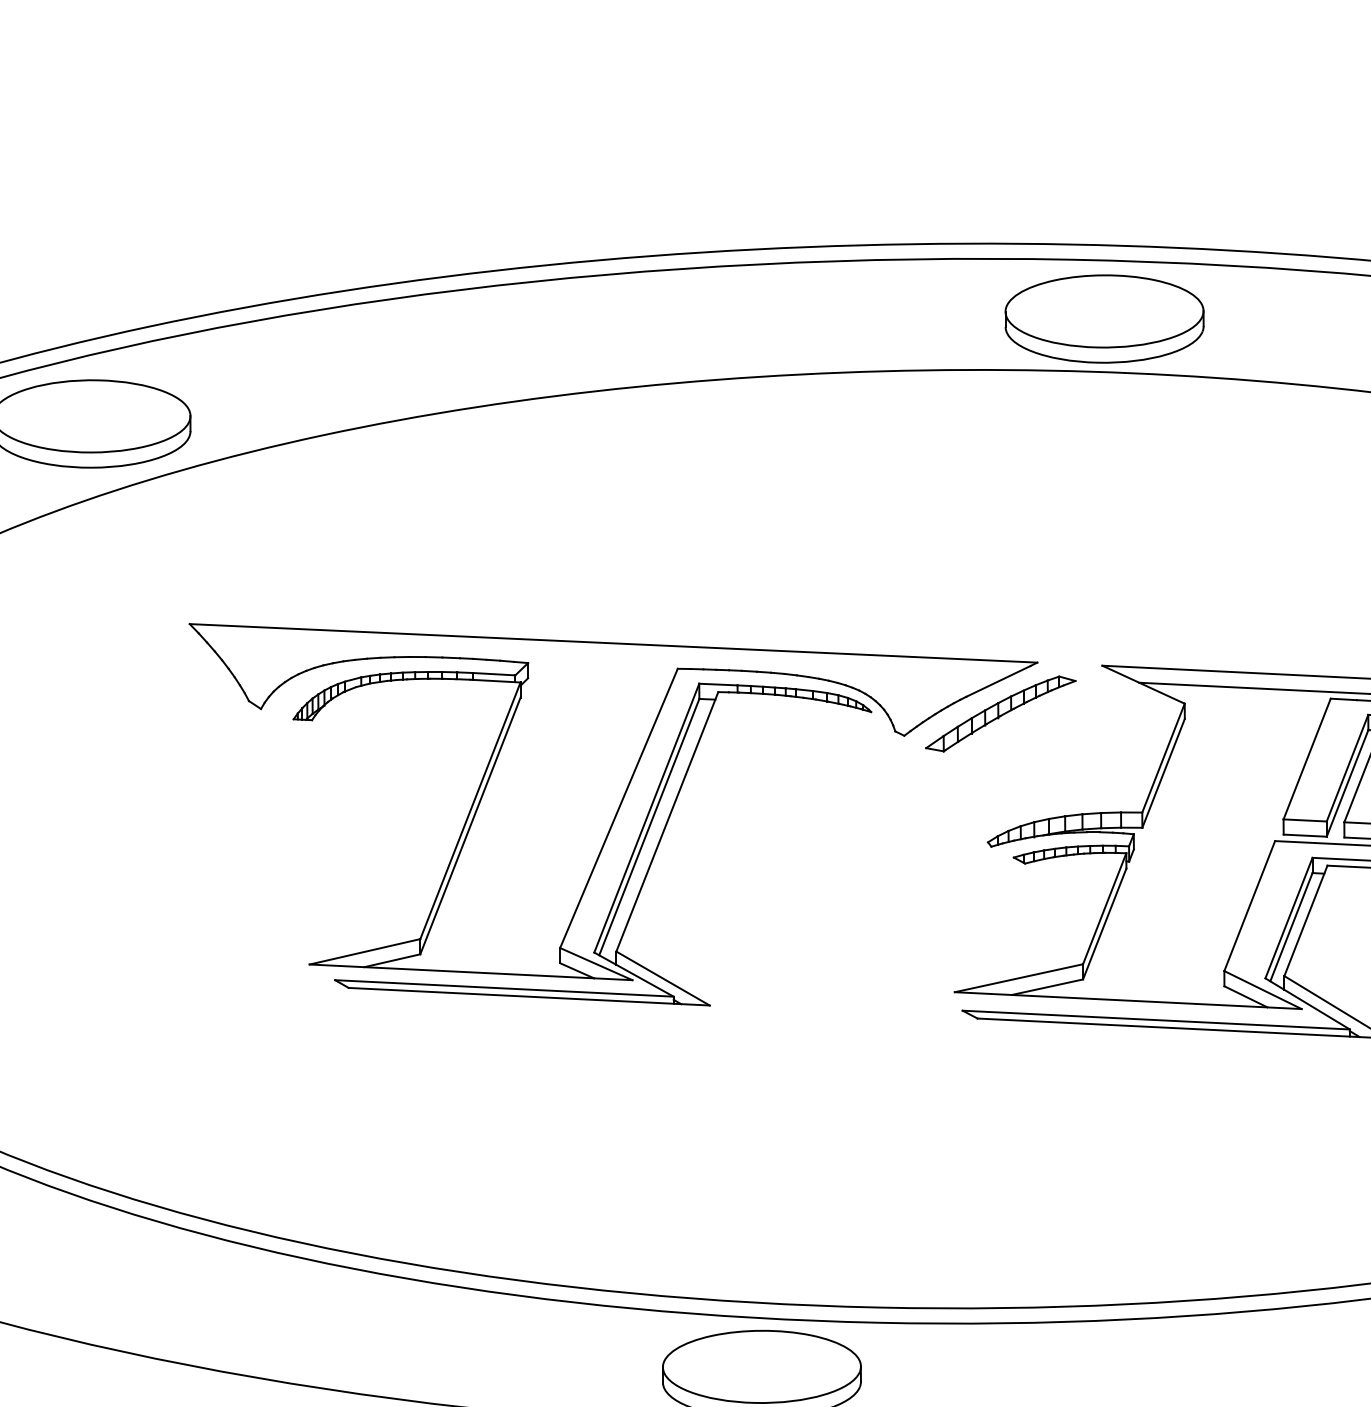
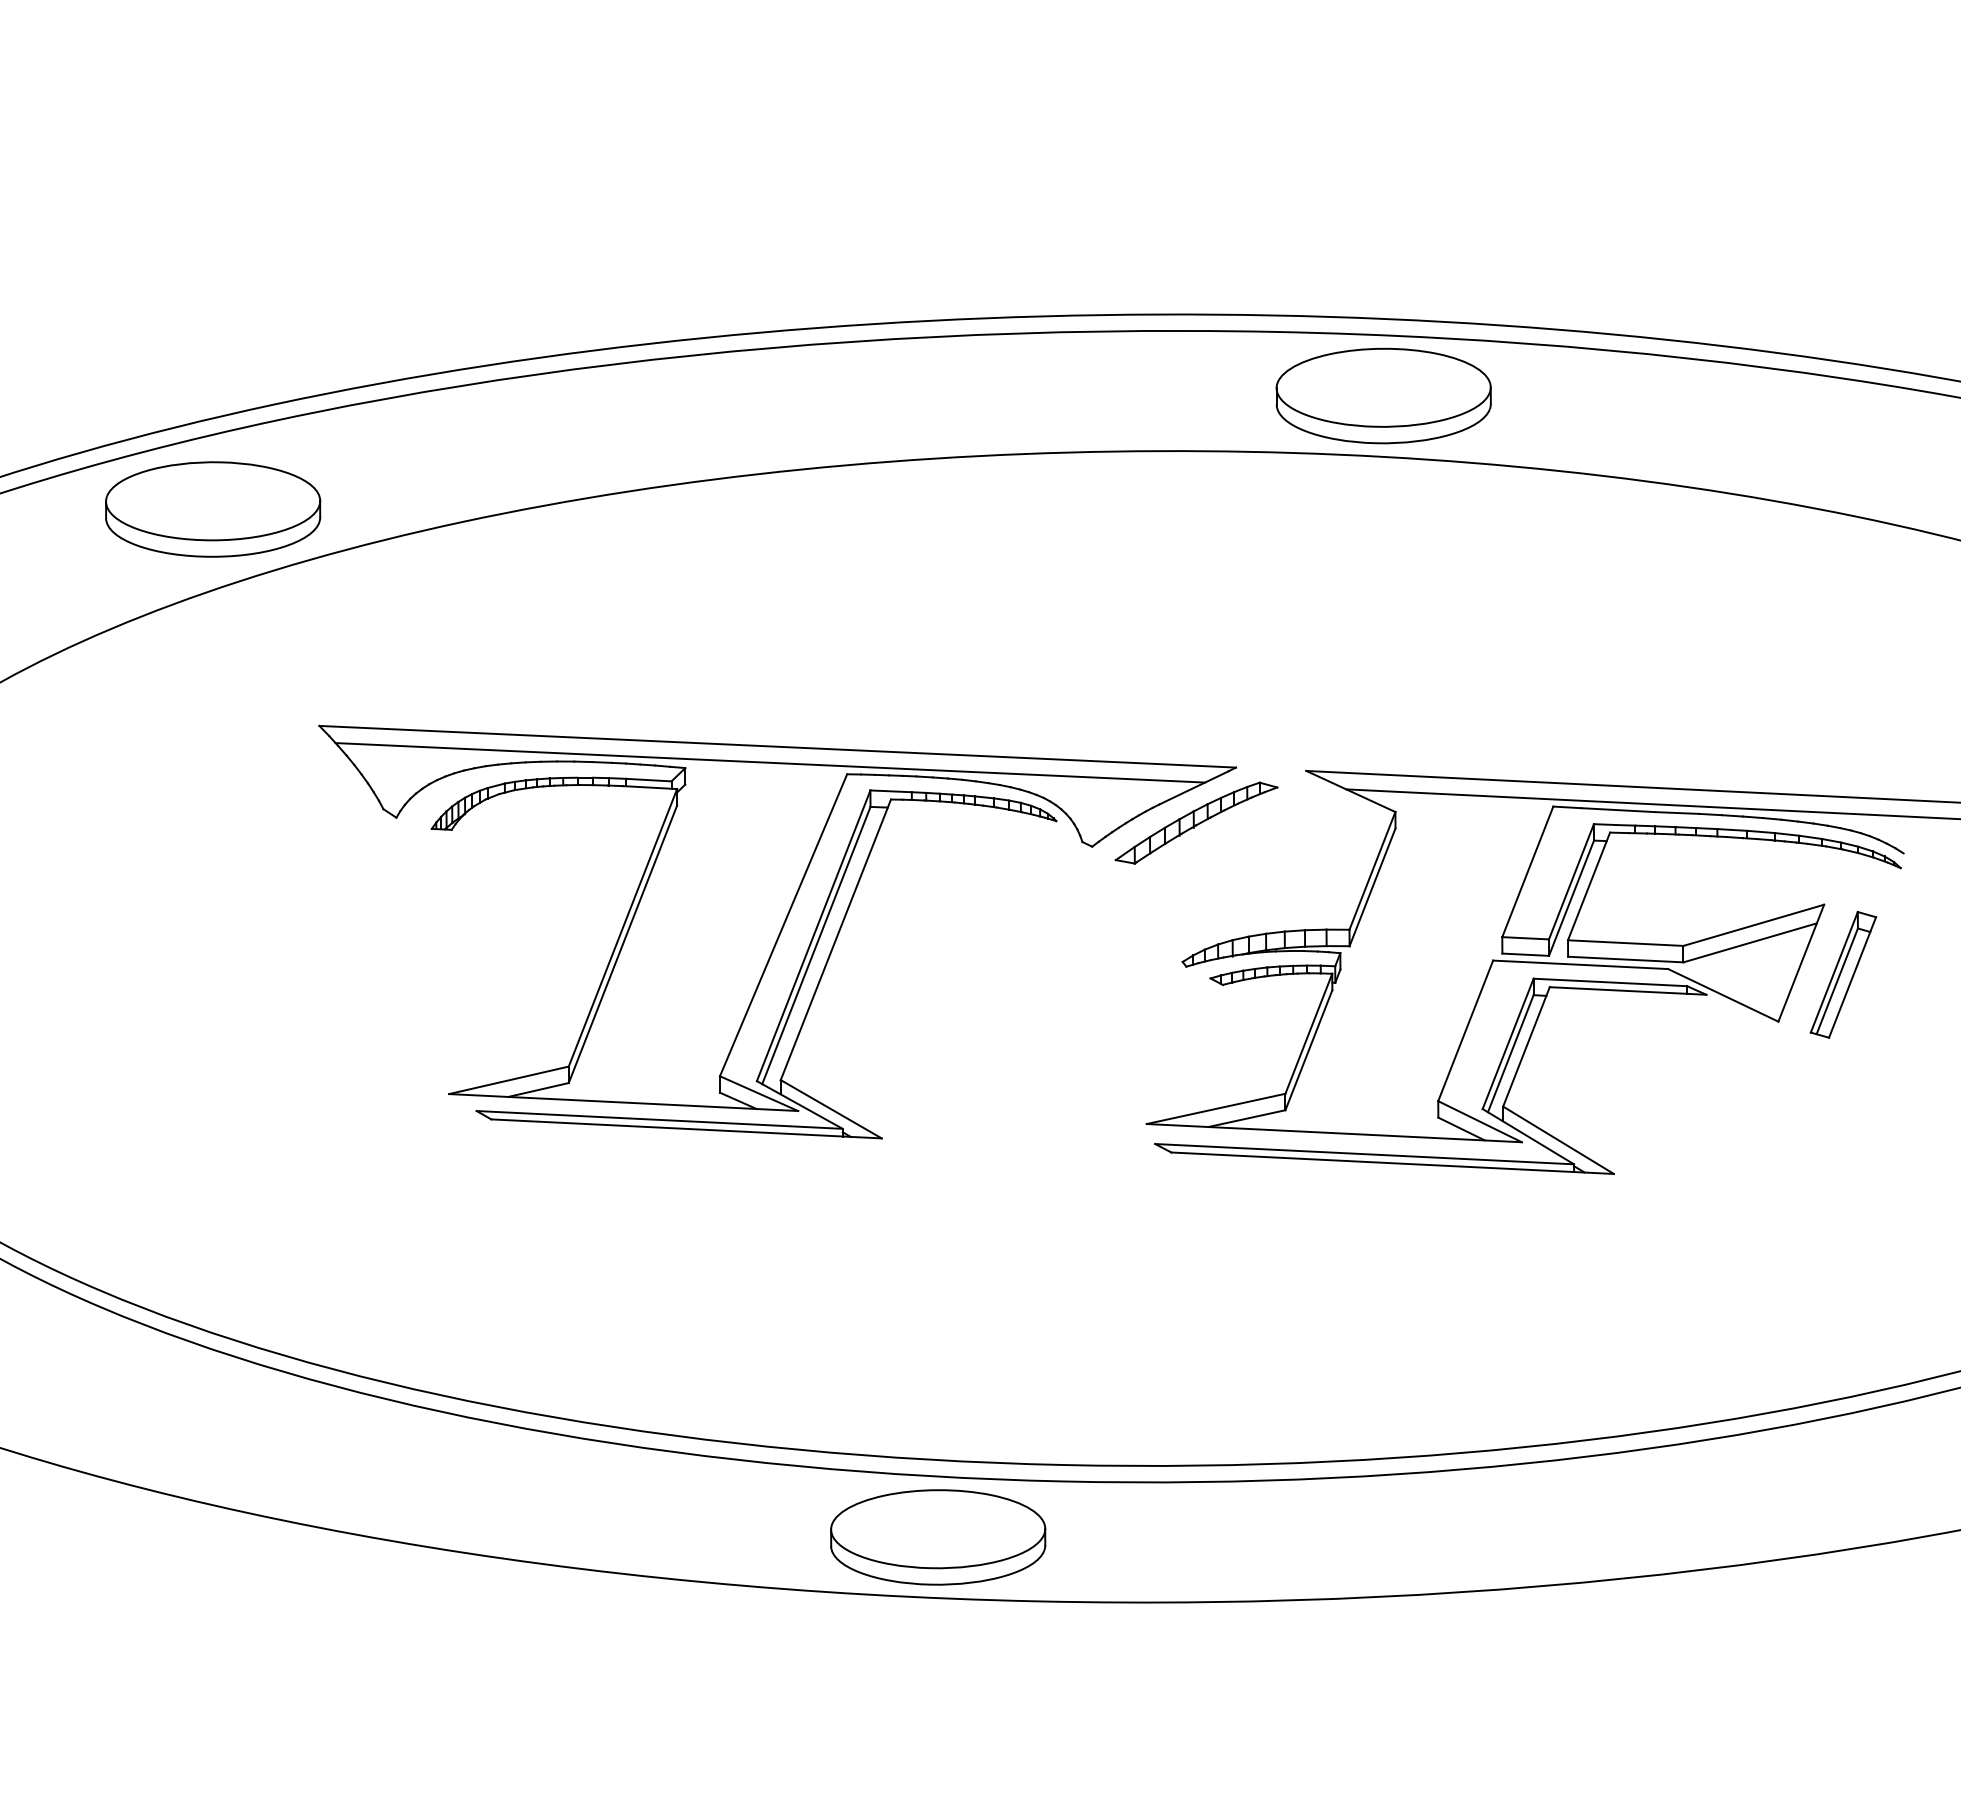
part: (1104, 318) -> (1383, 395), moved
line: (606, 657) -> (770, 762), added

